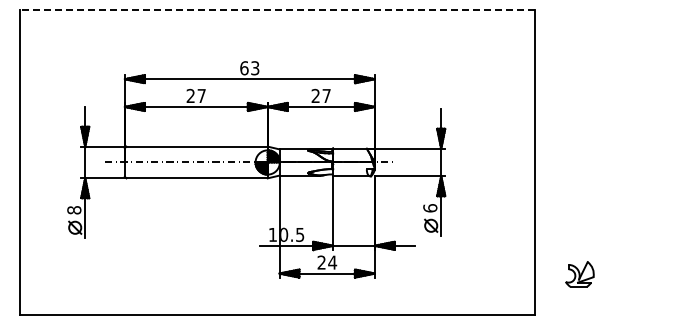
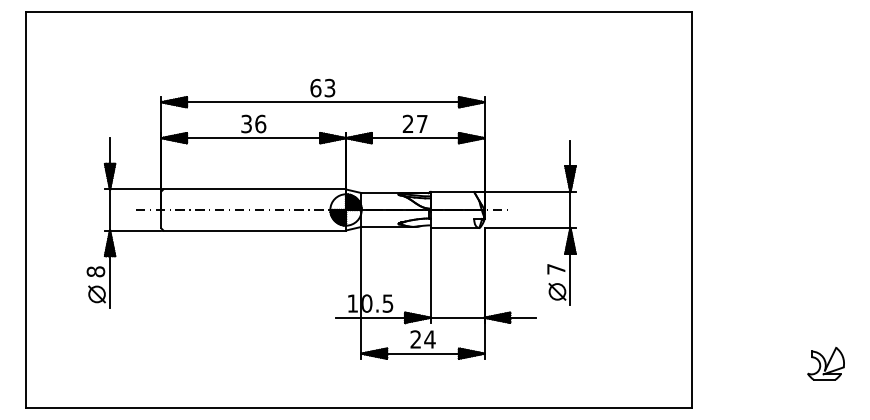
line: (277, 9) -> (358, 12), dashed -> solid
text: (196, 95) -> (253, 123), 27 -> 36
text: (430, 208) -> (556, 269), 6 -> 7
part: (579, 274) -> (825, 363), moved

